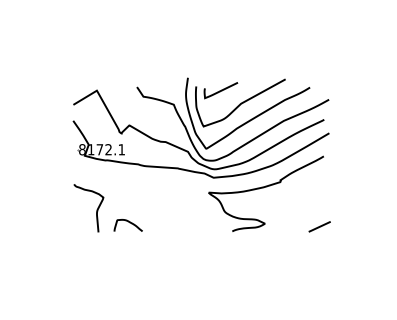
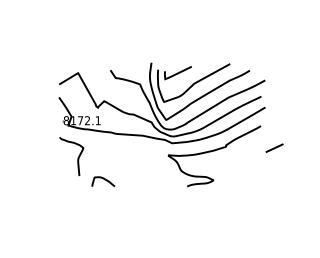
curve: (96, 209) -> (77, 157), moved
line: (319, 226) -> (274, 147), moved

